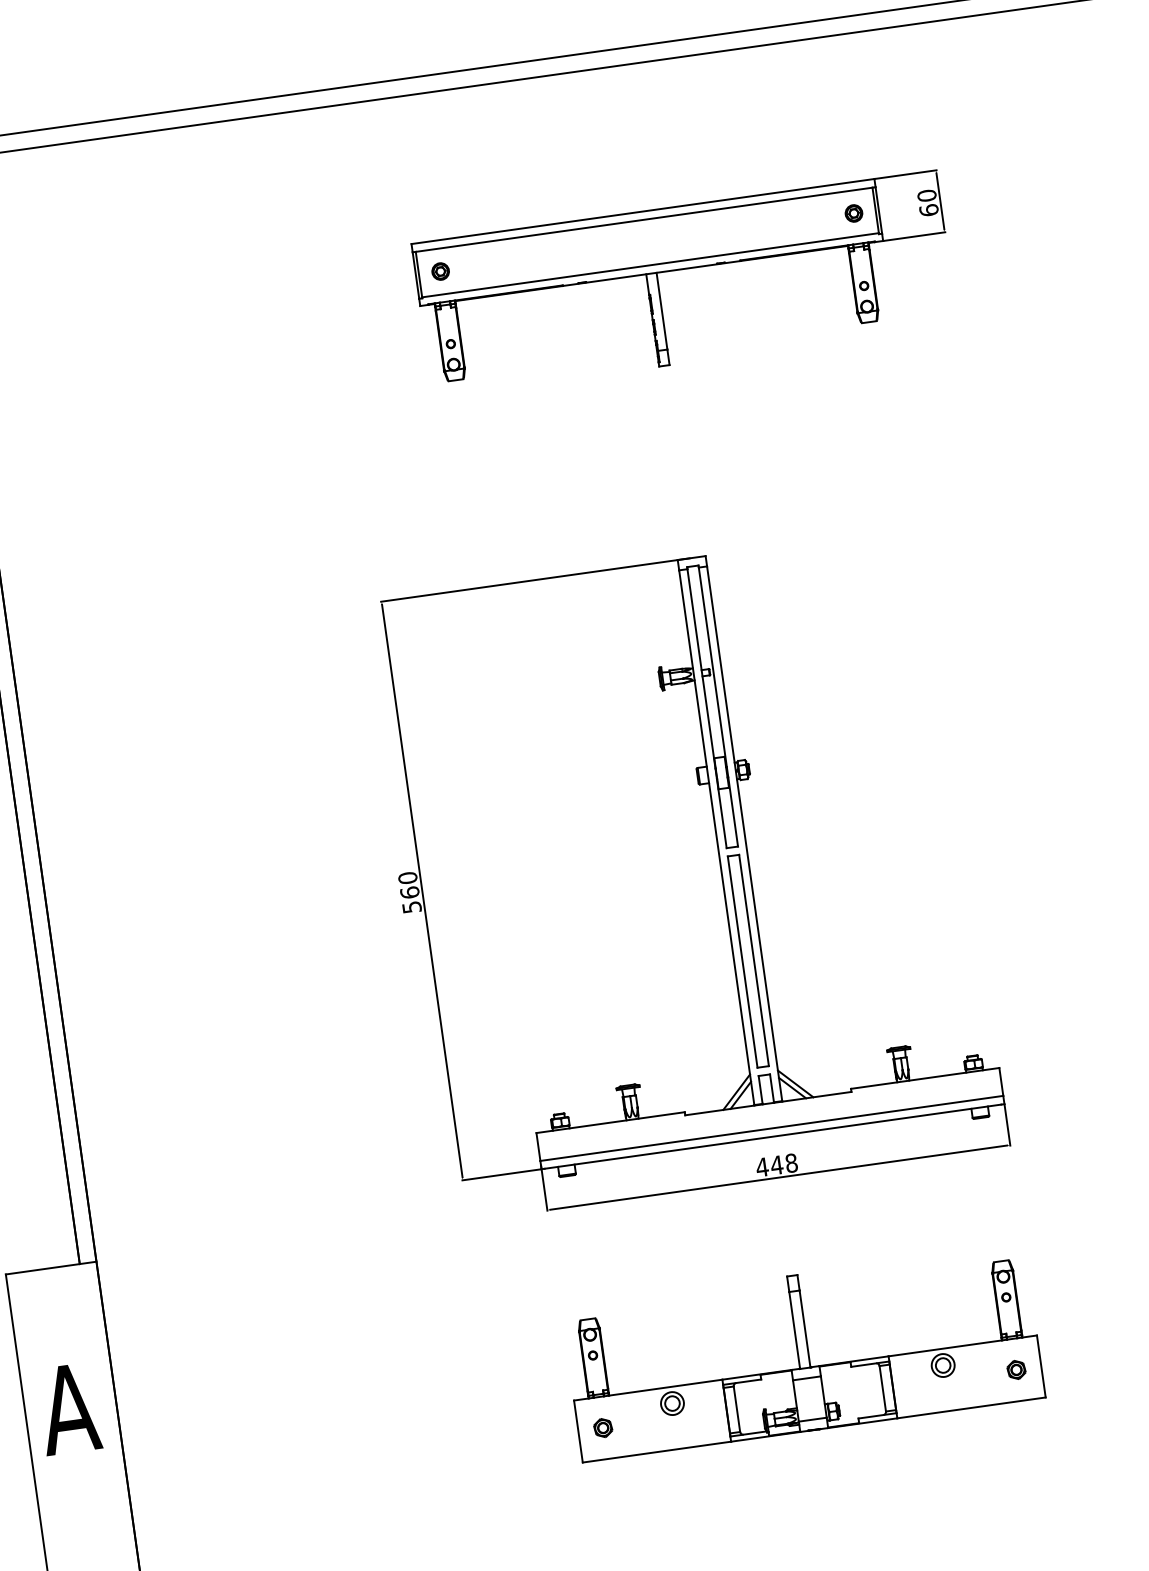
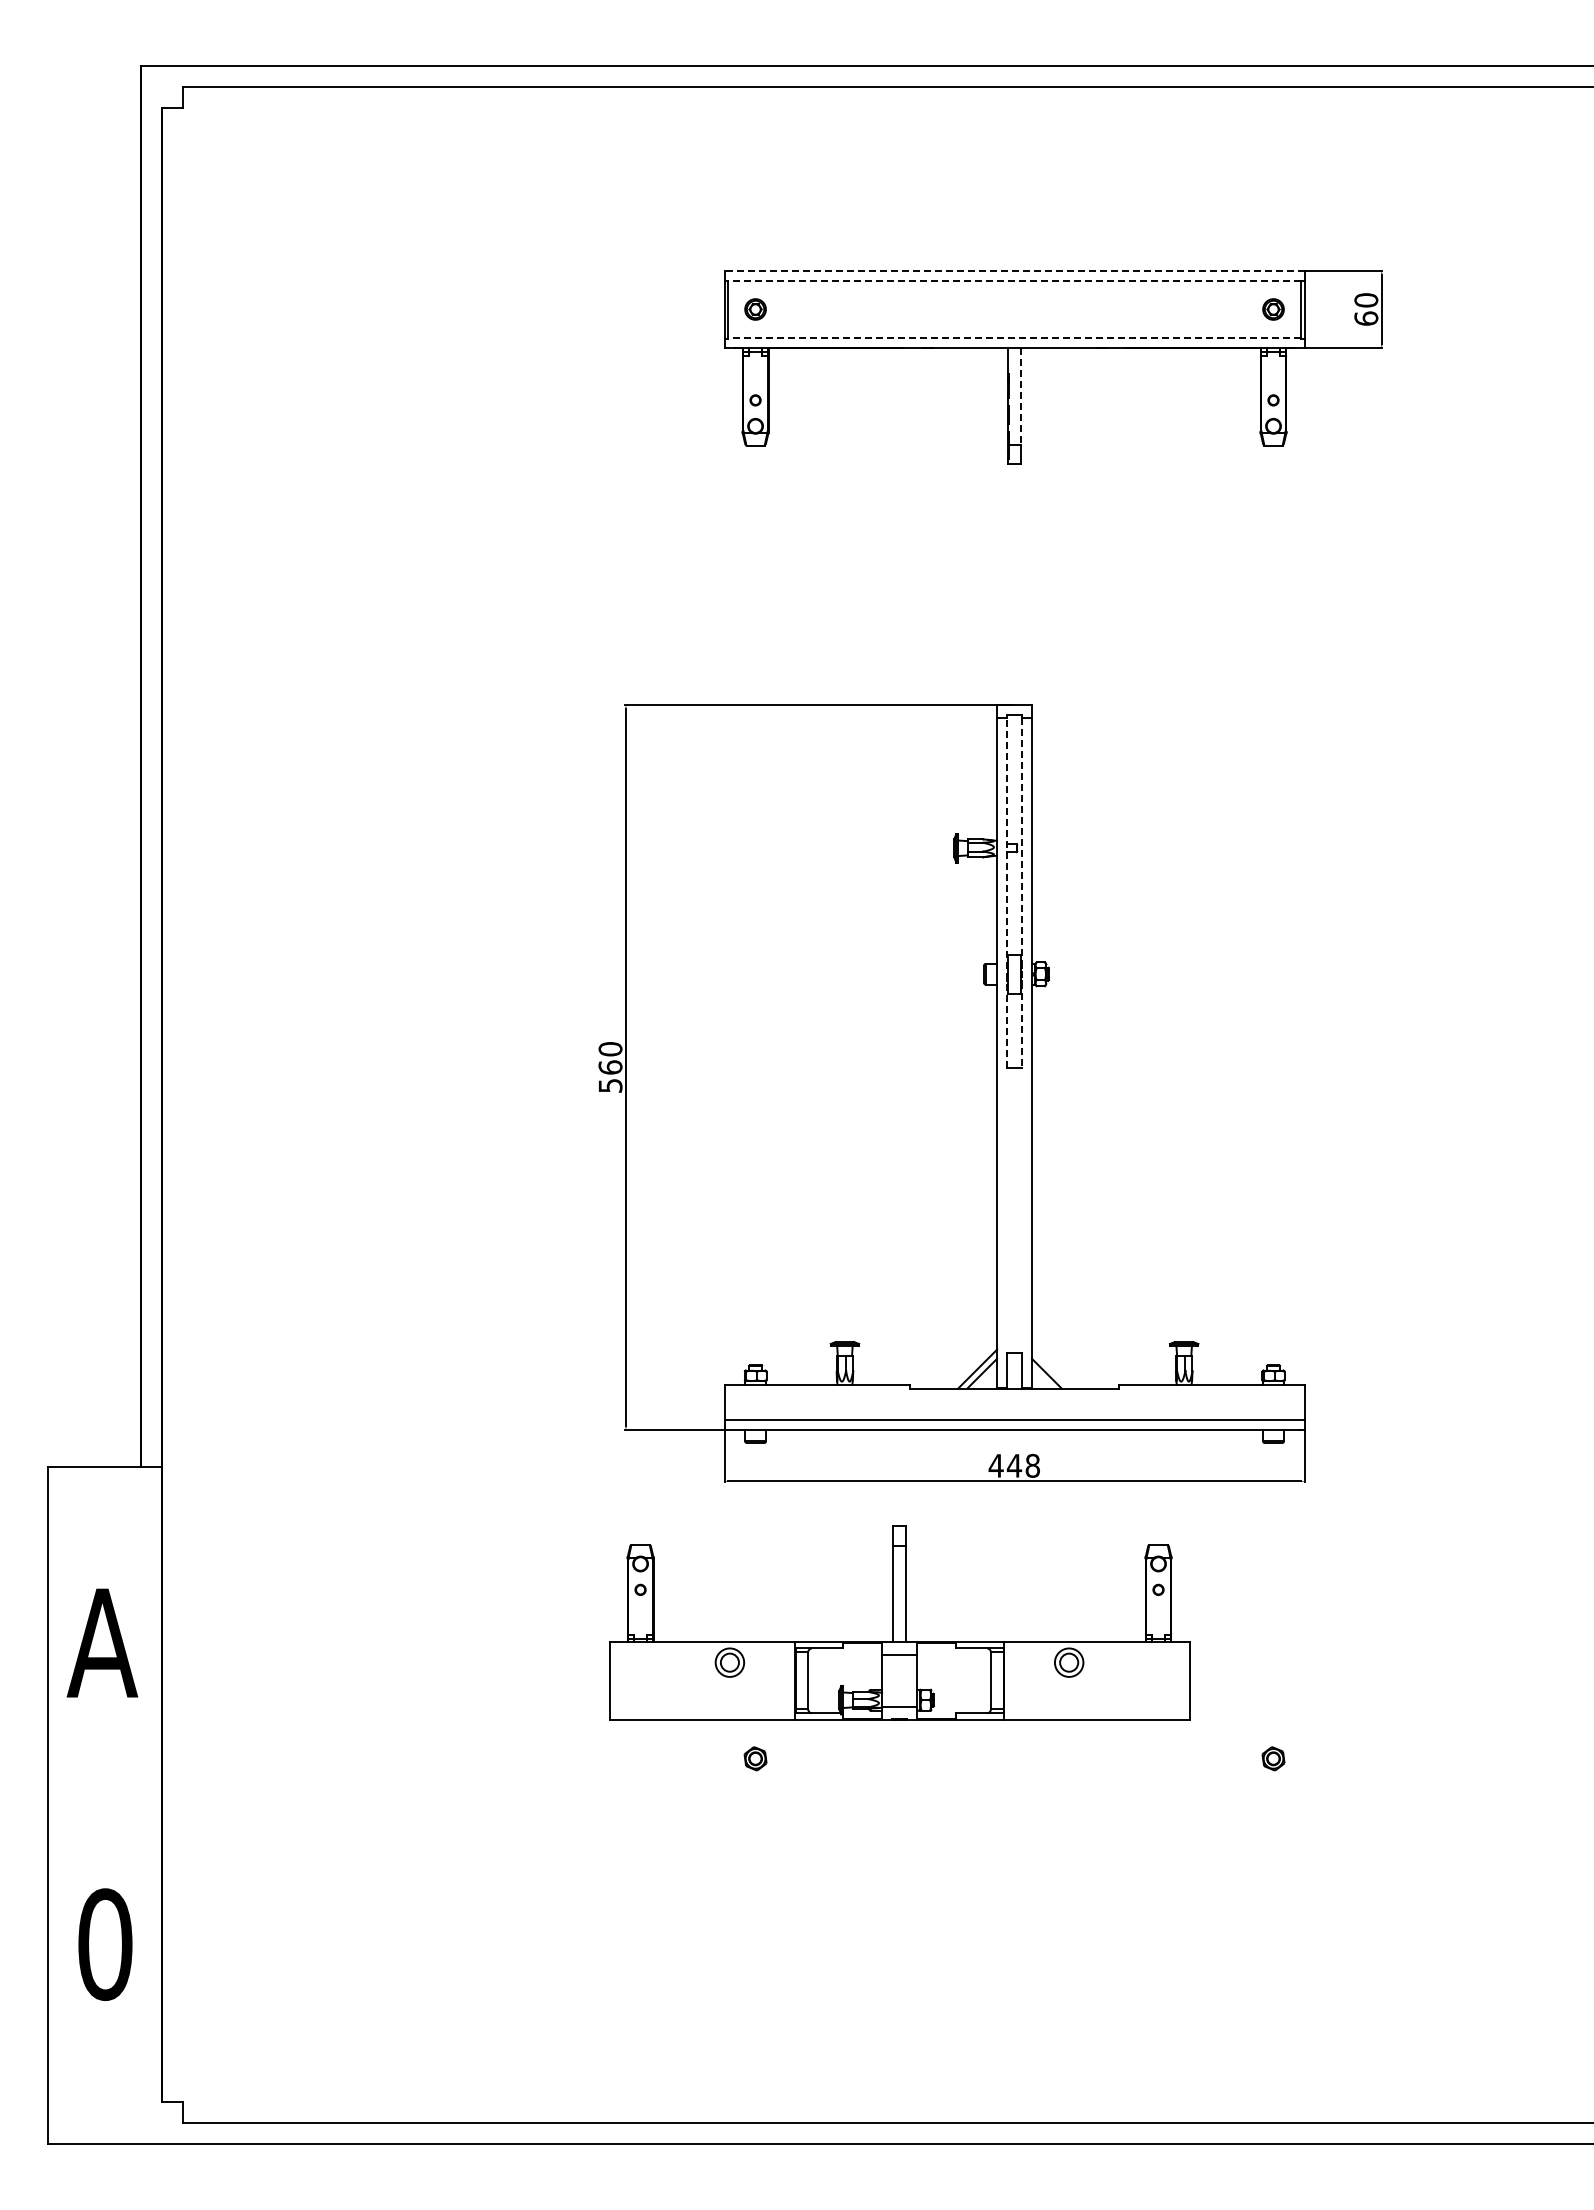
line: (642, 211) -> (1014, 270), solid -> dashed
line: (644, 220) -> (1014, 281), solid -> dashed
line: (650, 264) -> (1014, 337), solid -> dashed
line: (661, 311) -> (1020, 396), solid -> dashed
line: (718, 706) -> (1021, 892), solid -> dashed
line: (707, 708) -> (1007, 892), solid -> dashed
part: (748, 961) -> (1014, 1210), removed
line: (795, 1083) -> (1051, 1368), removed
part: (803, 1352) -> (899, 1622), moved

